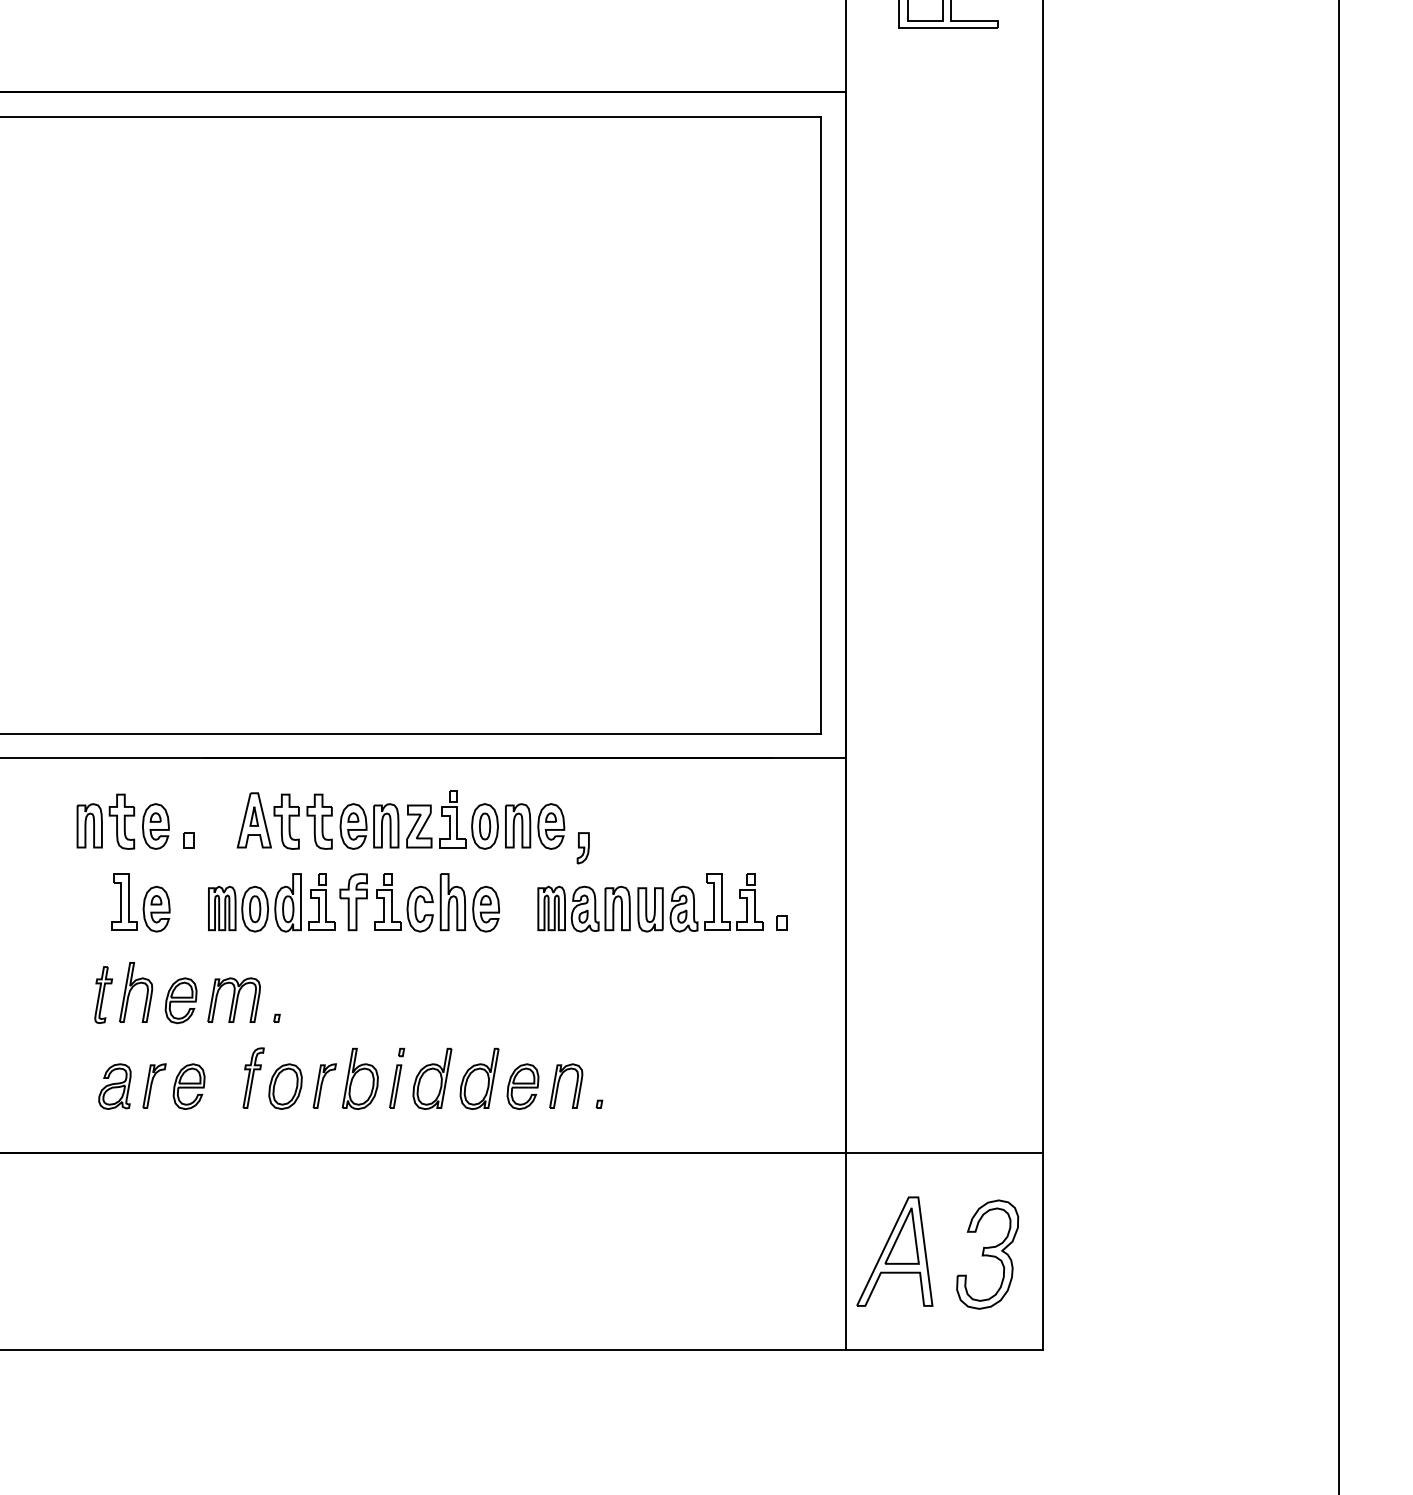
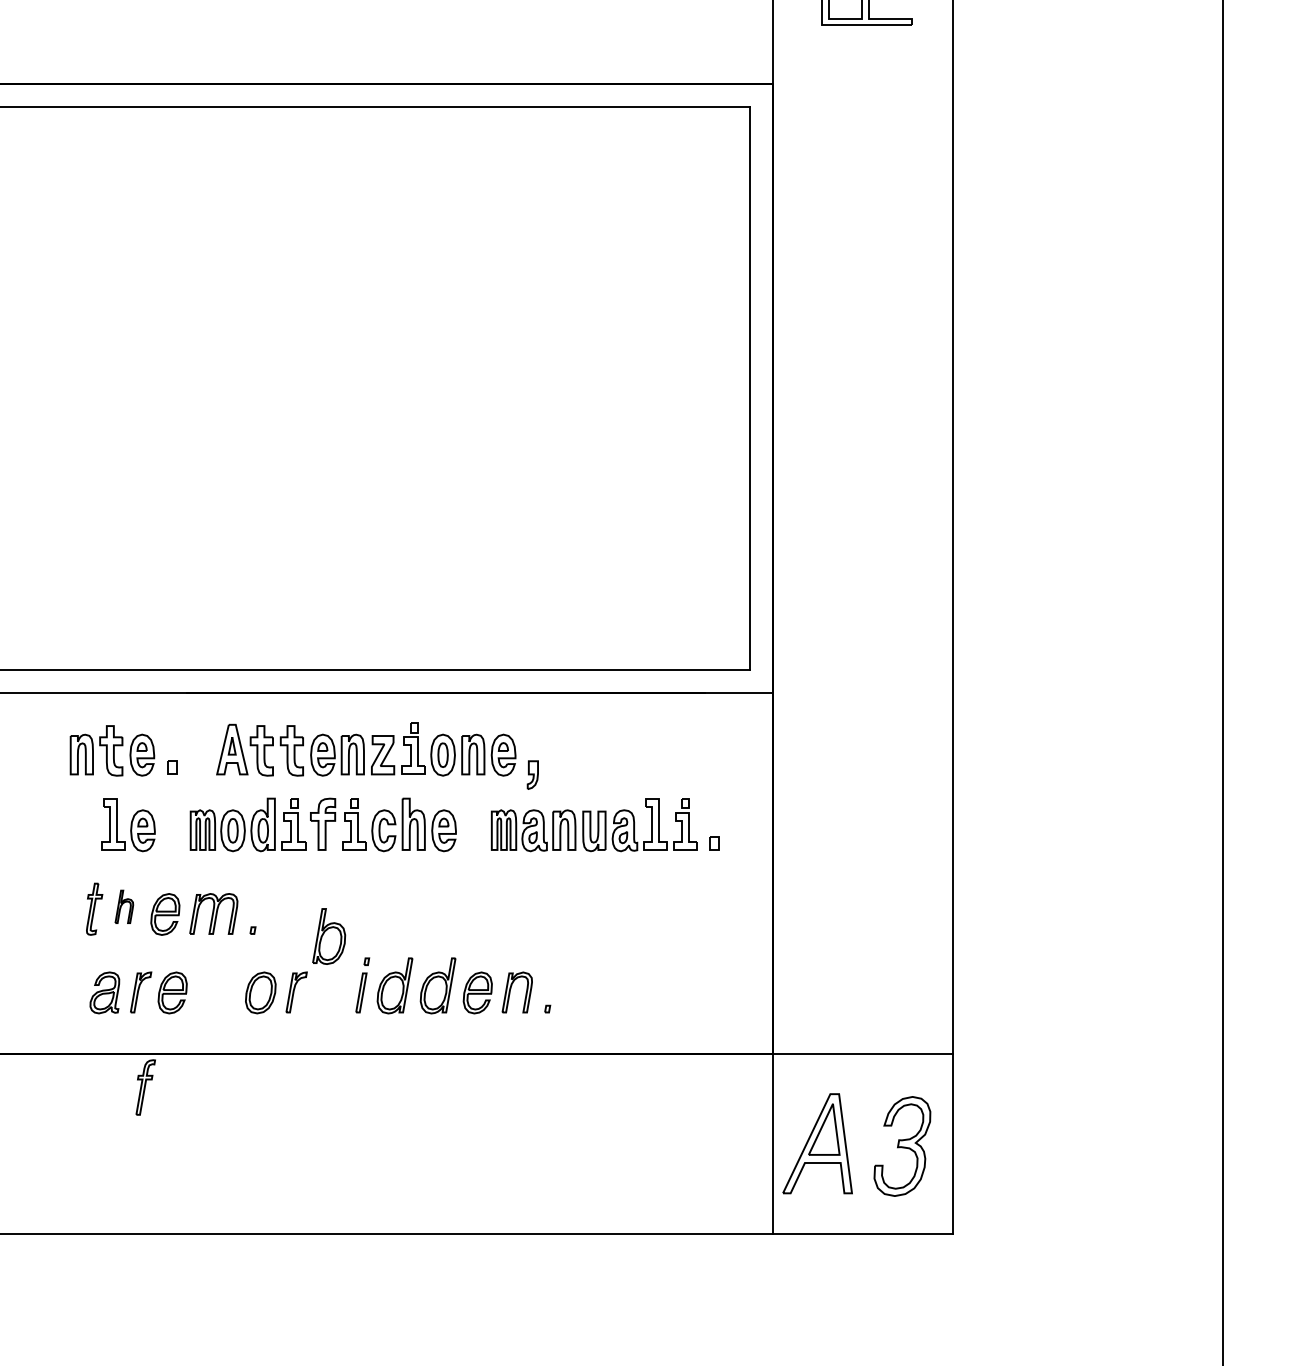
part: (136, 992) -> (124, 906), size x0.6
part: (253, 1077) -> (145, 1086), moved
part: (359, 1078) -> (328, 936), moved

